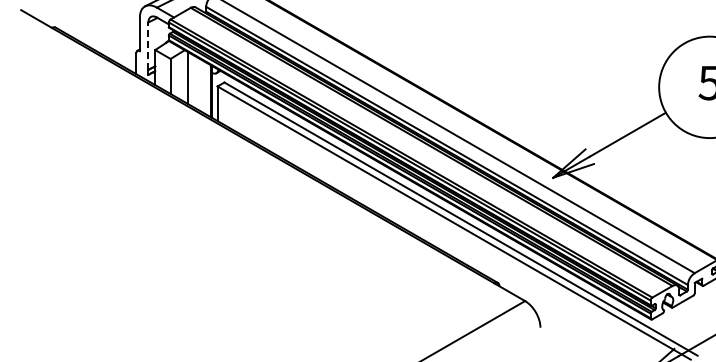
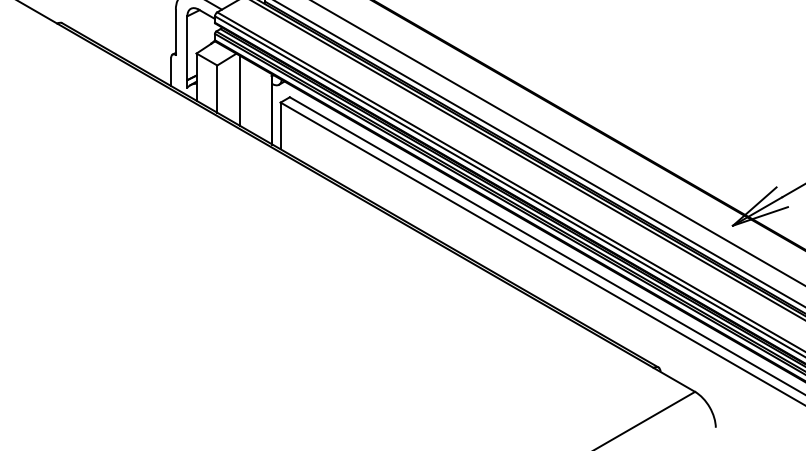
line: (148, 46) -> (187, 48), dashed -> solid

